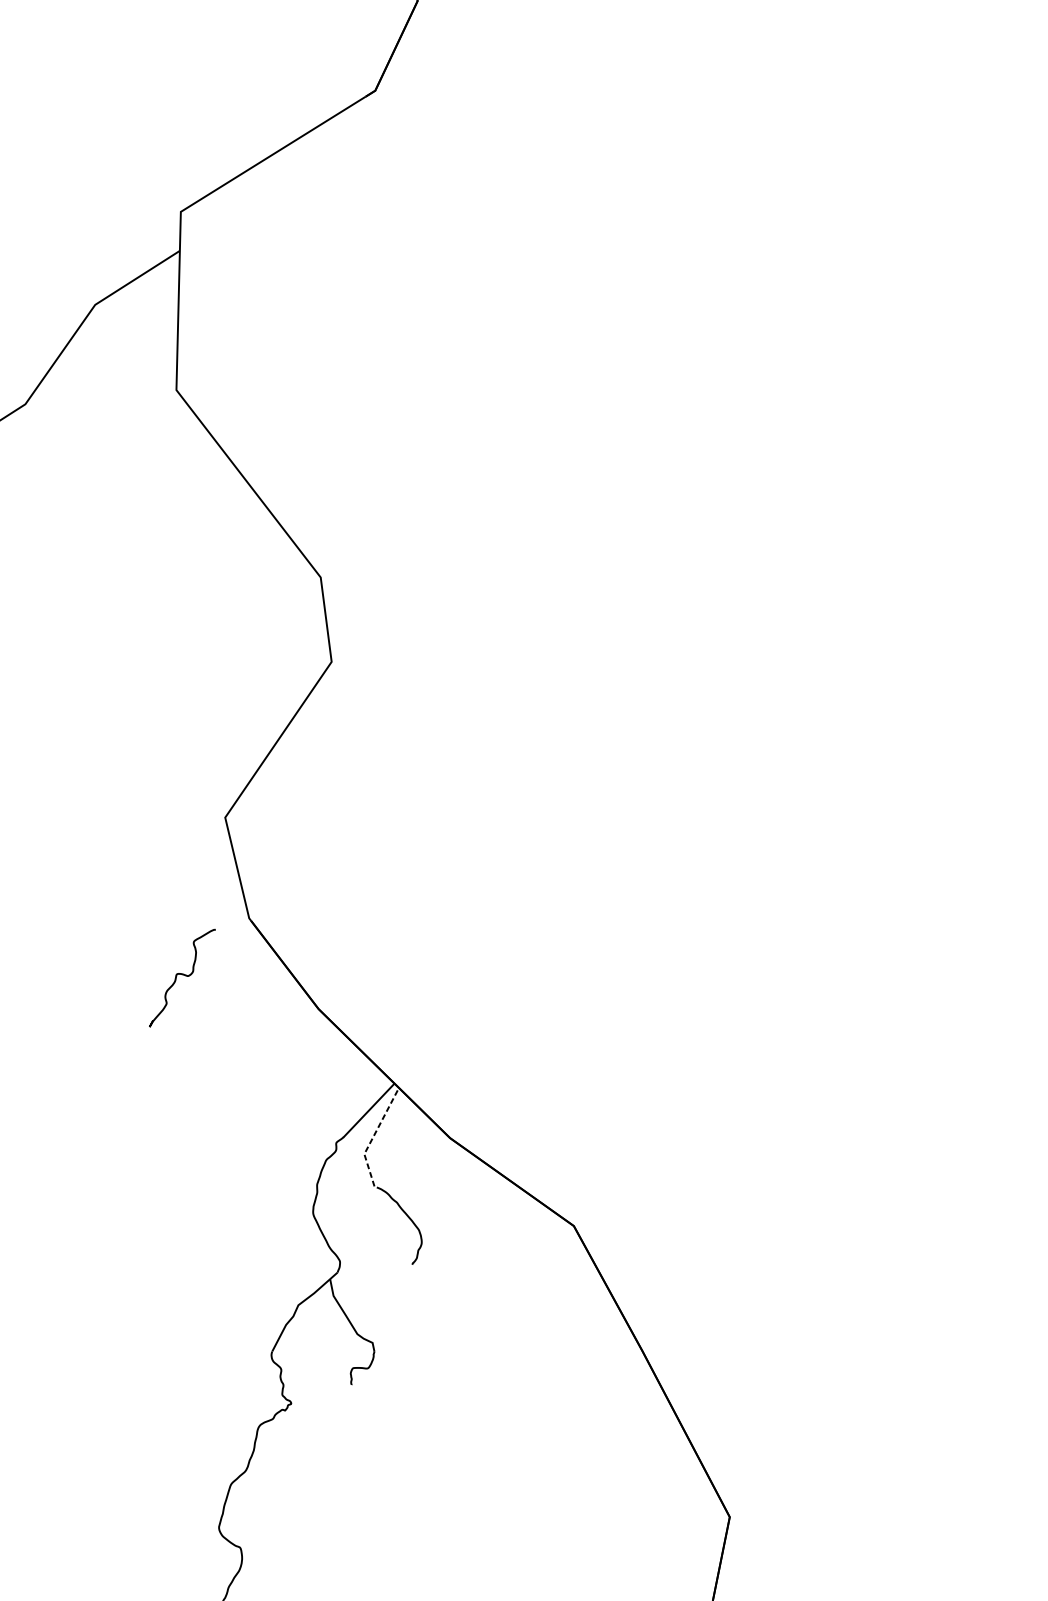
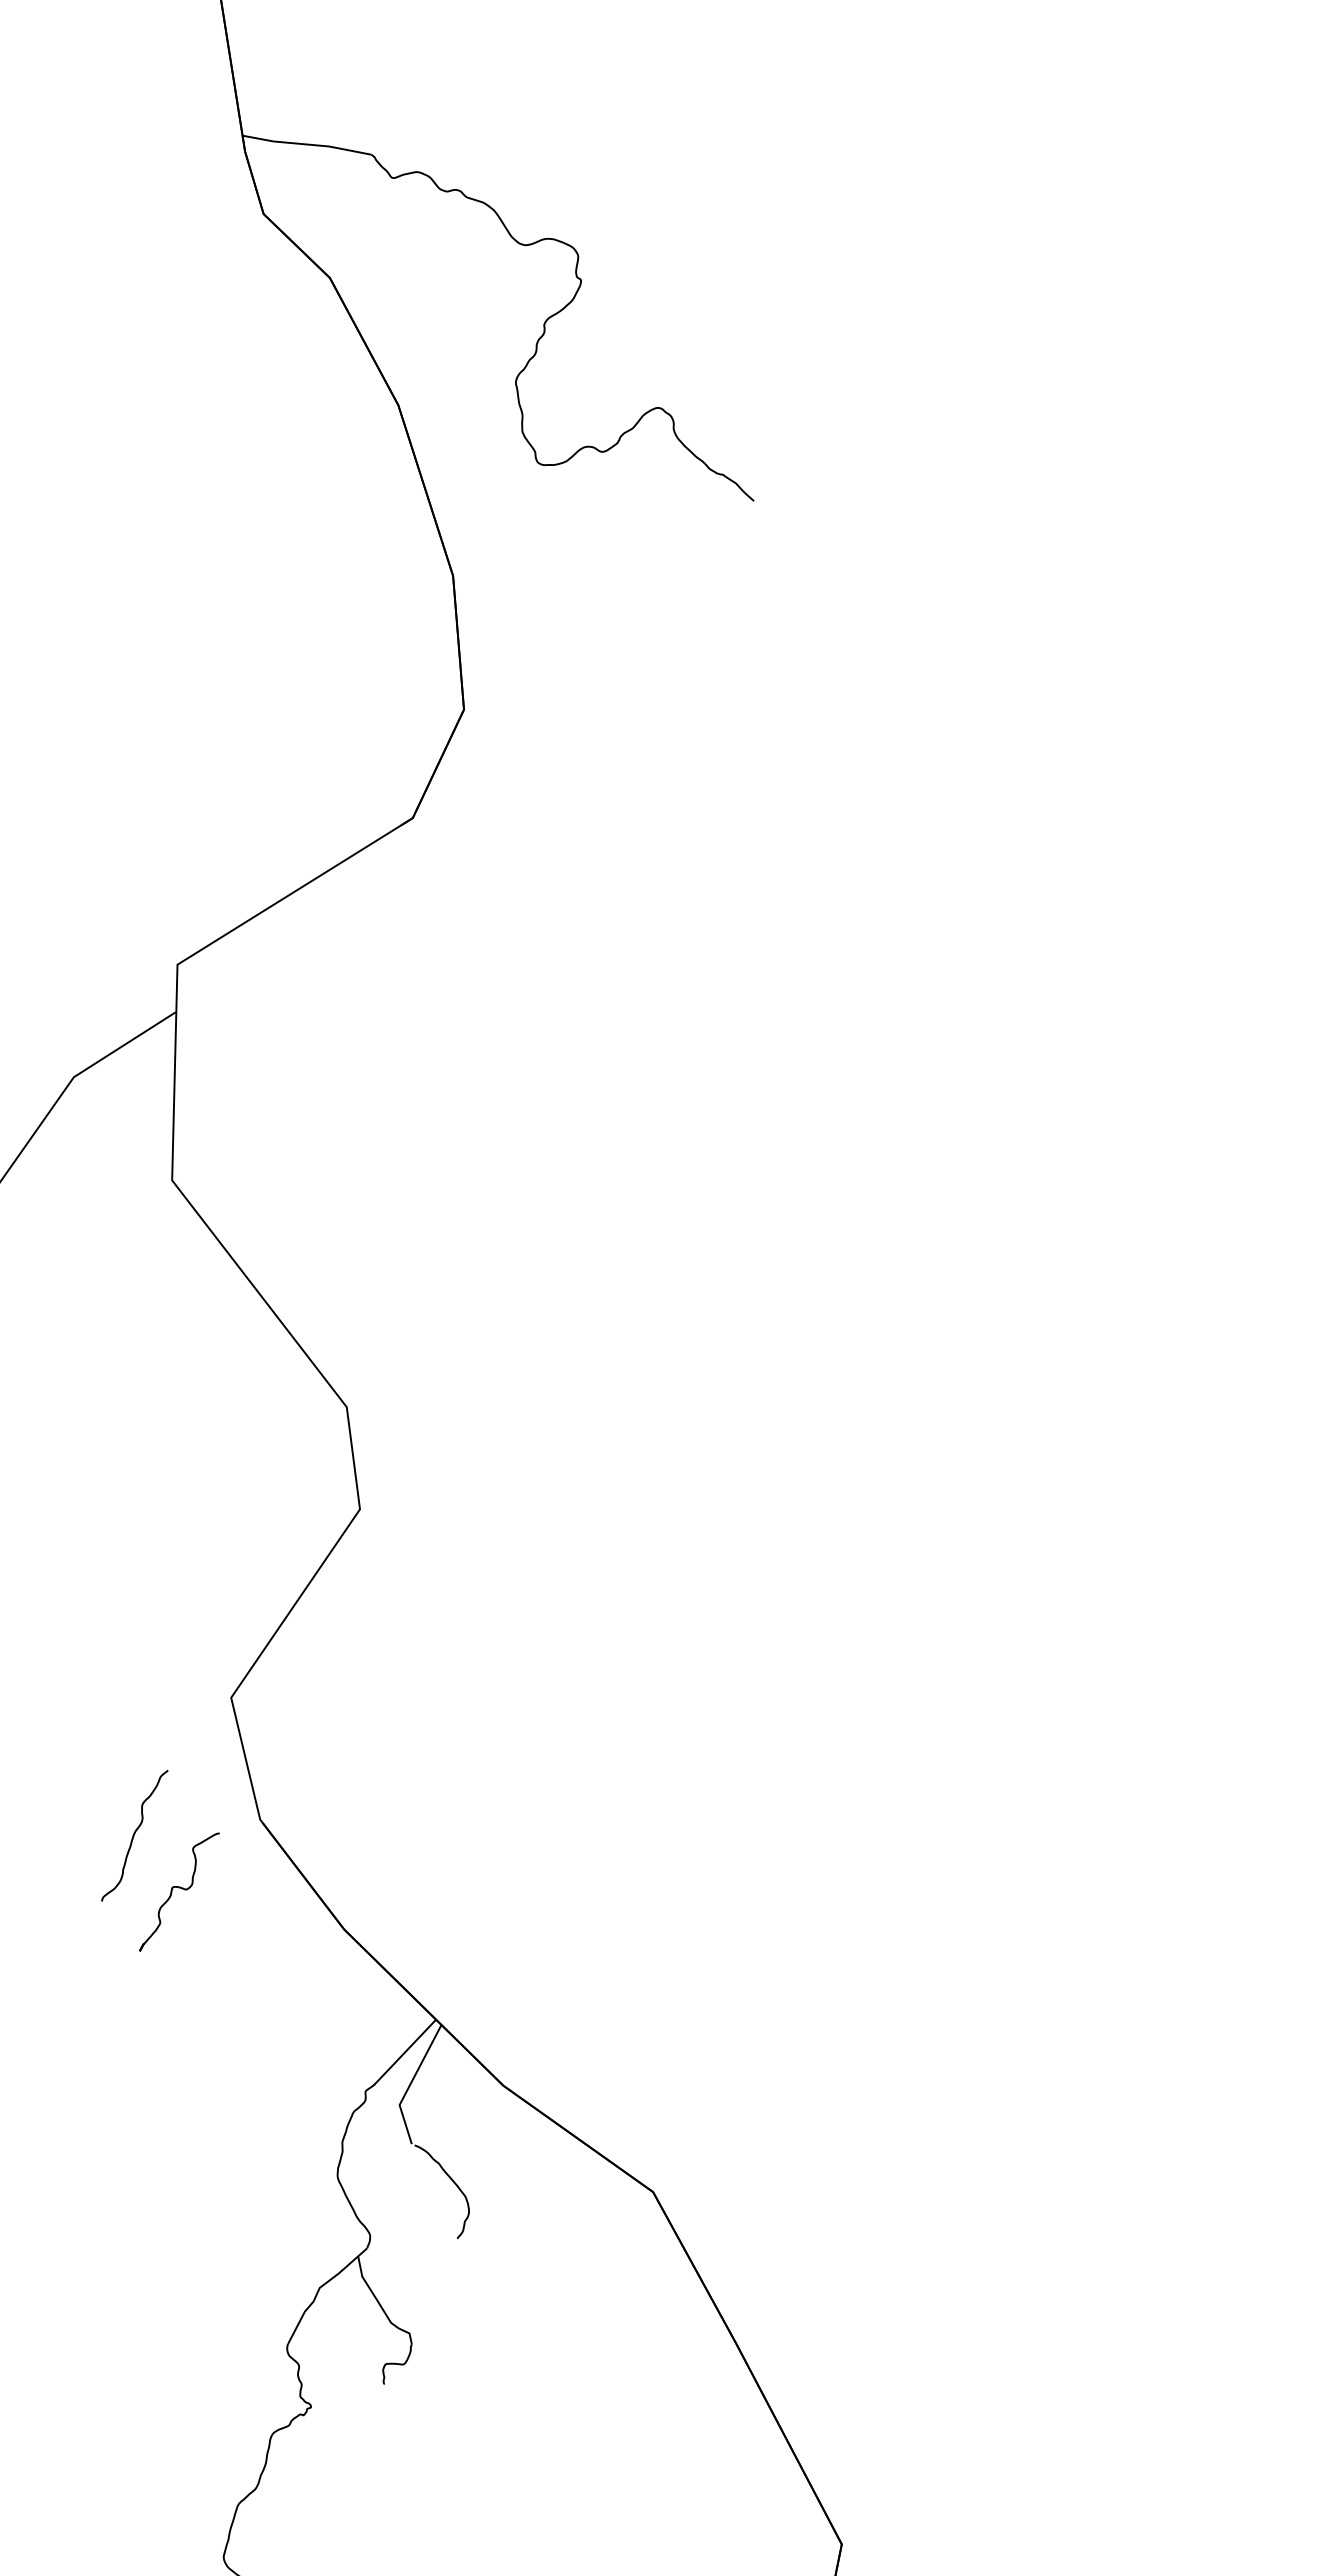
curve: (145, 931) -> (134, 1835), added
line: (374, 1136) -> (411, 2083), dashed -> solid

